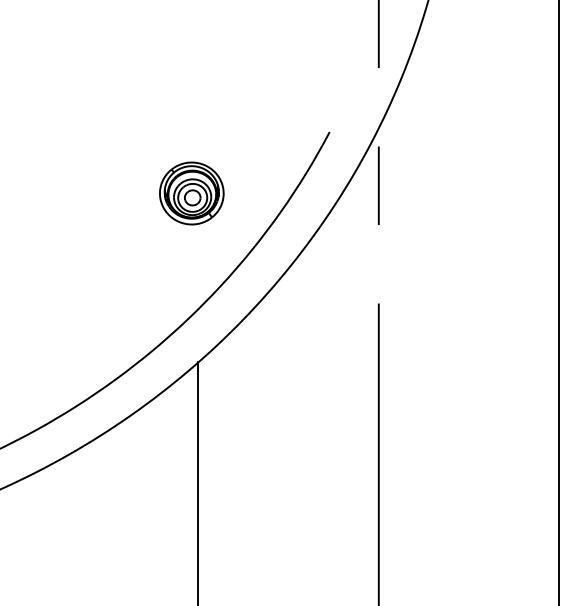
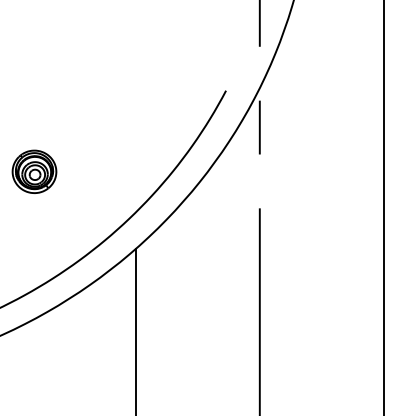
part: (191, 192) -> (34, 171), moved

